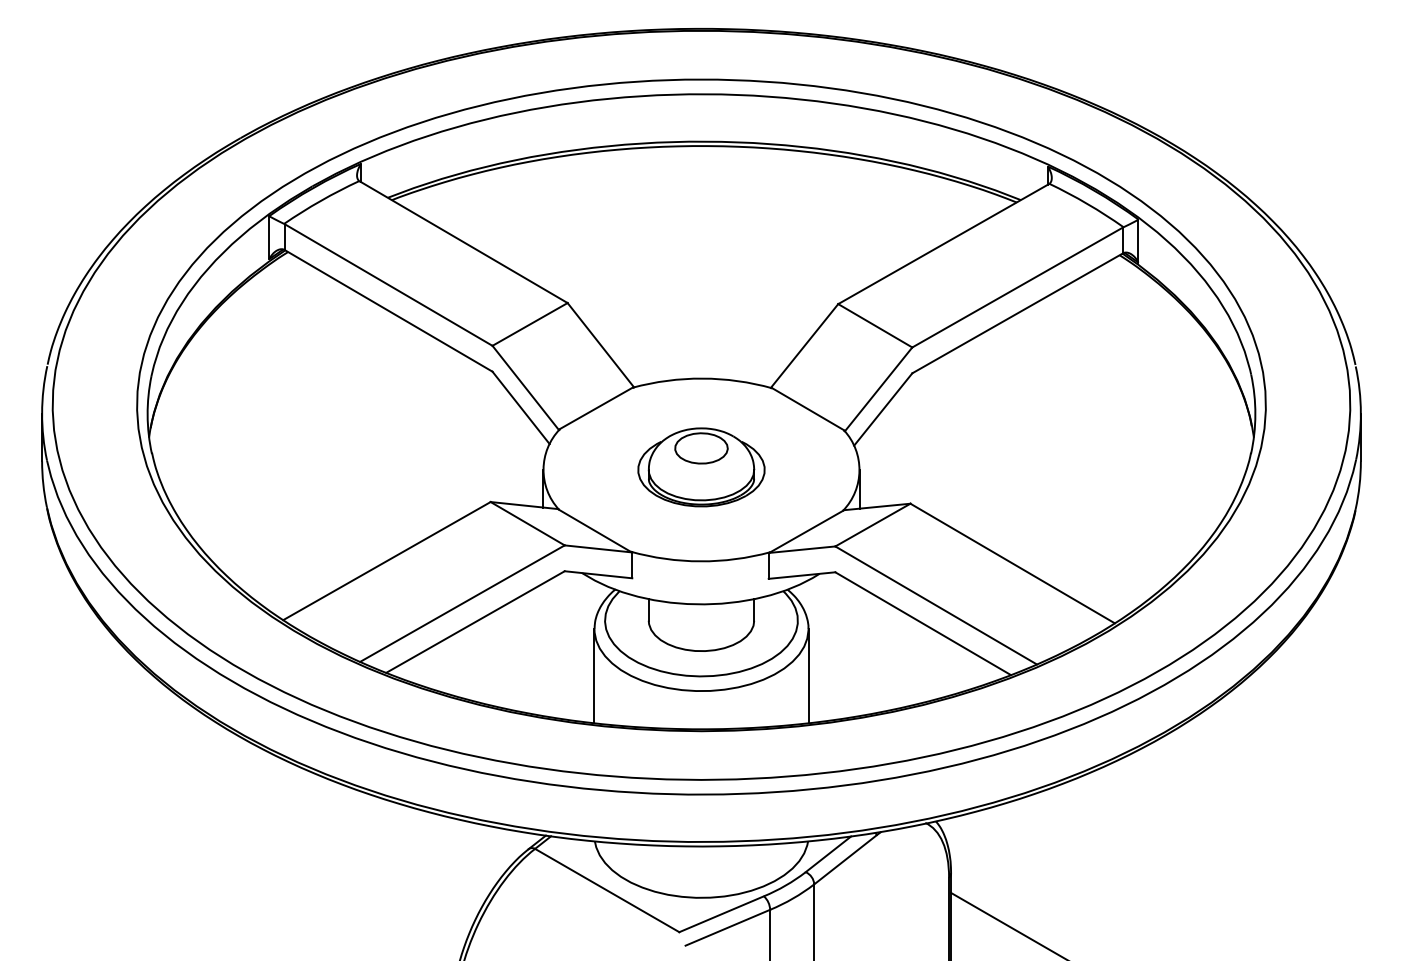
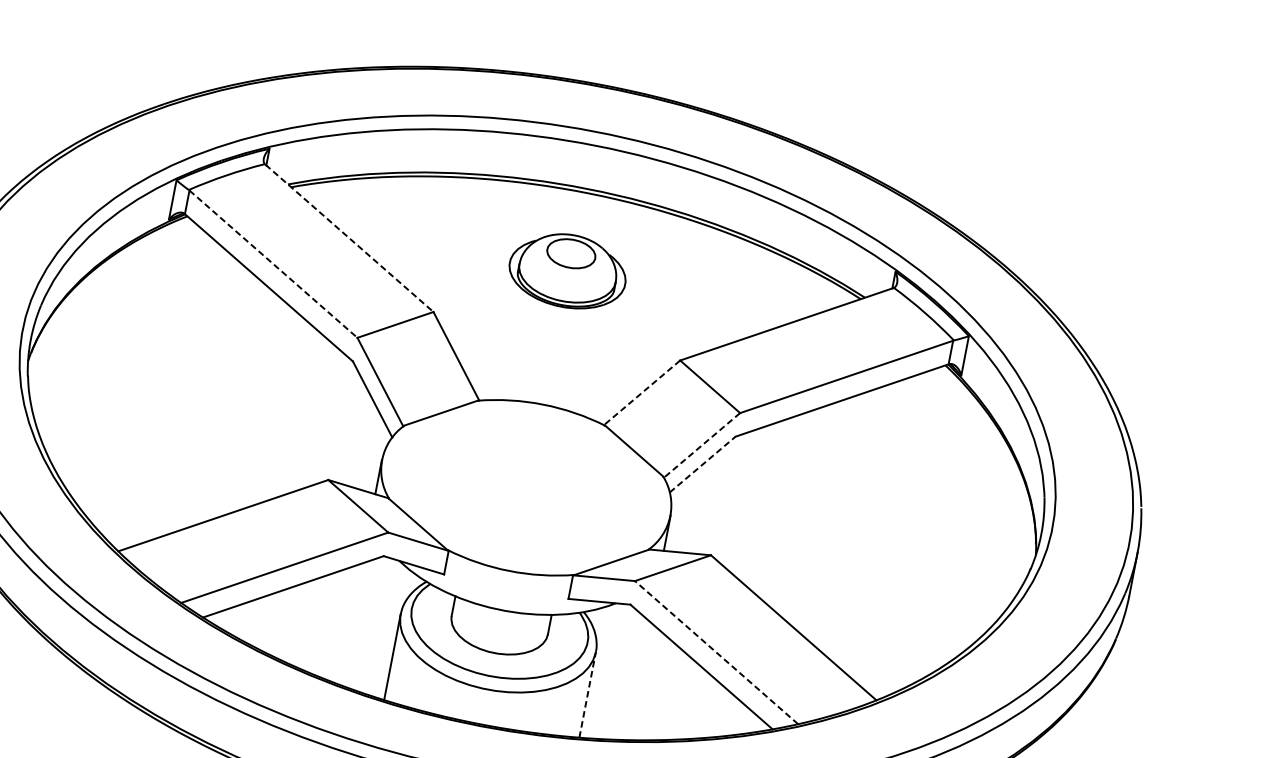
line: (464, 242) -> (350, 238), solid -> dashed
line: (389, 285) -> (274, 264), solid -> dashed
line: (804, 345) -> (642, 392), solid -> dashed
line: (878, 389) -> (701, 445), solid -> dashed
line: (883, 409) -> (702, 464), solid -> dashed
part: (701, 467) -> (568, 271), moved
line: (936, 605) -> (716, 652), solid -> dashed
line: (808, 676) -> (587, 694), solid -> dashed

